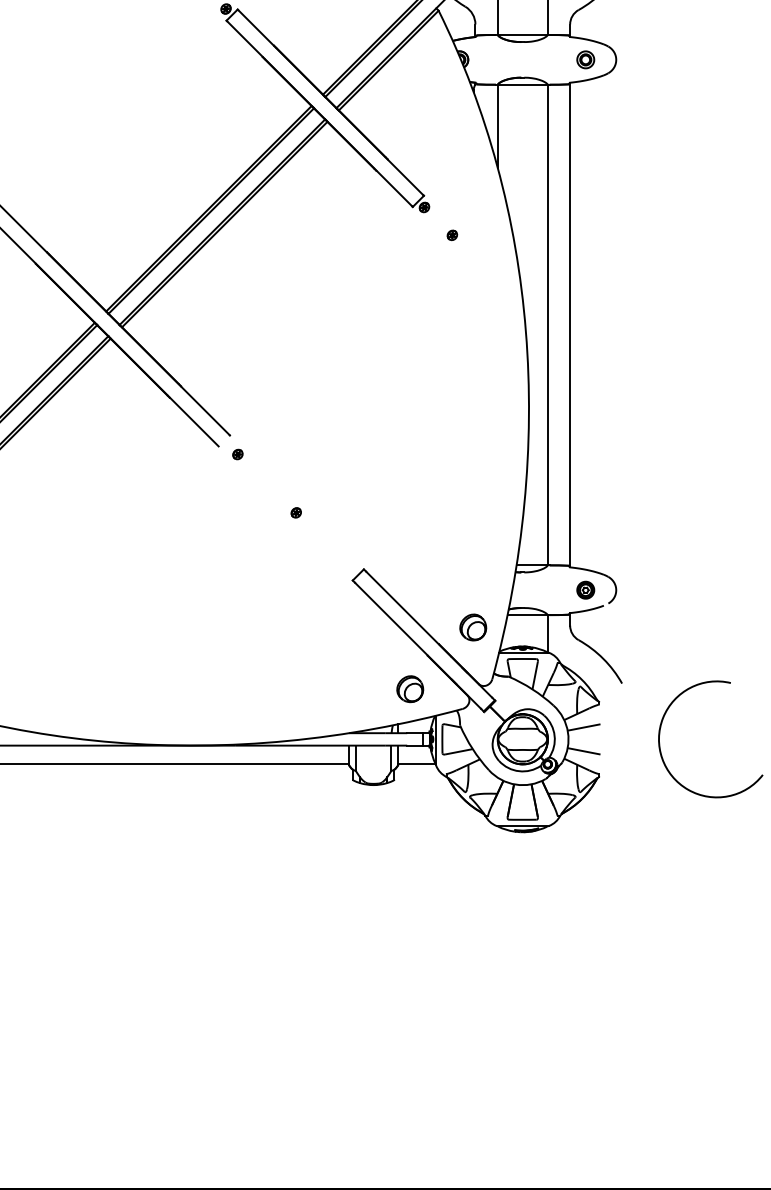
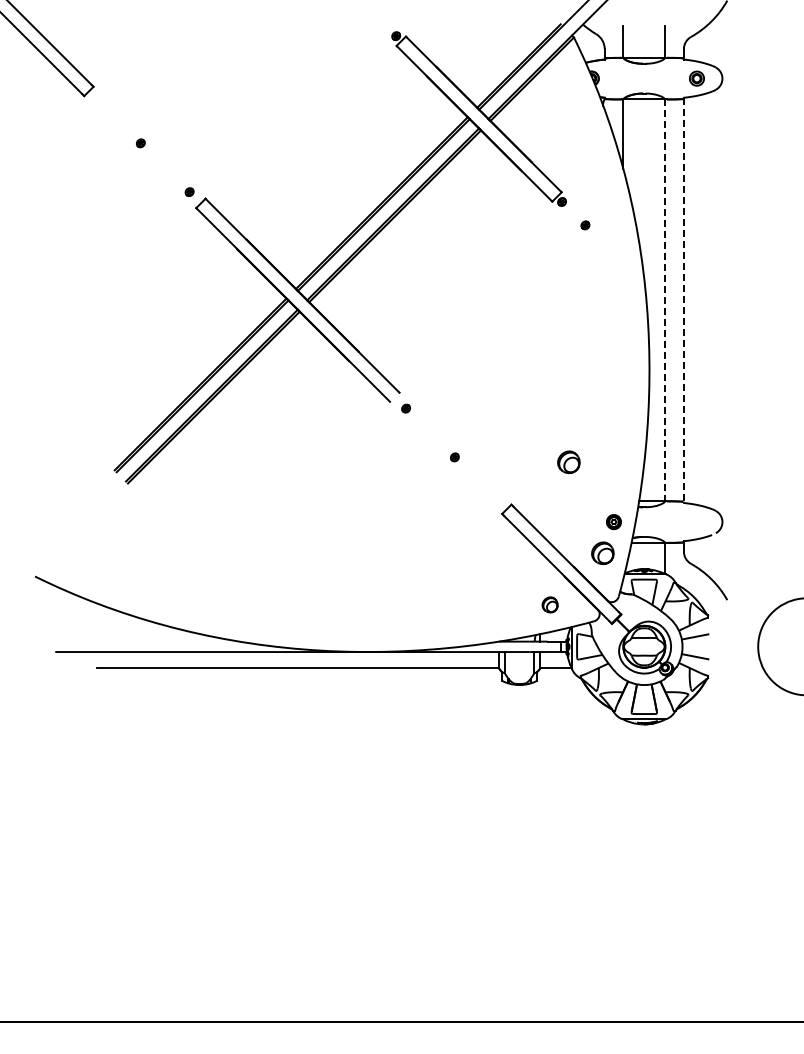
line: (548, 325) -> (665, 300), solid -> dashed
line: (569, 325) -> (683, 300), solid -> dashed
part: (432, 517) -> (568, 461), added
part: (585, 590) -> (613, 522), moved
part: (409, 688) -> (549, 604), size x0.7

